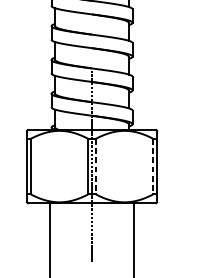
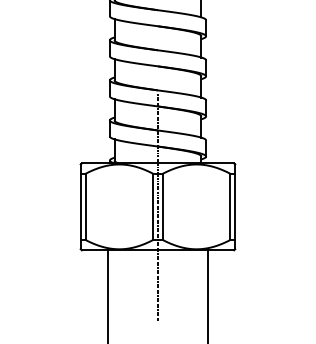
line: (95, 167) -> (162, 207), dashed -> solid
line: (153, 167) -> (230, 207), dashed -> solid

